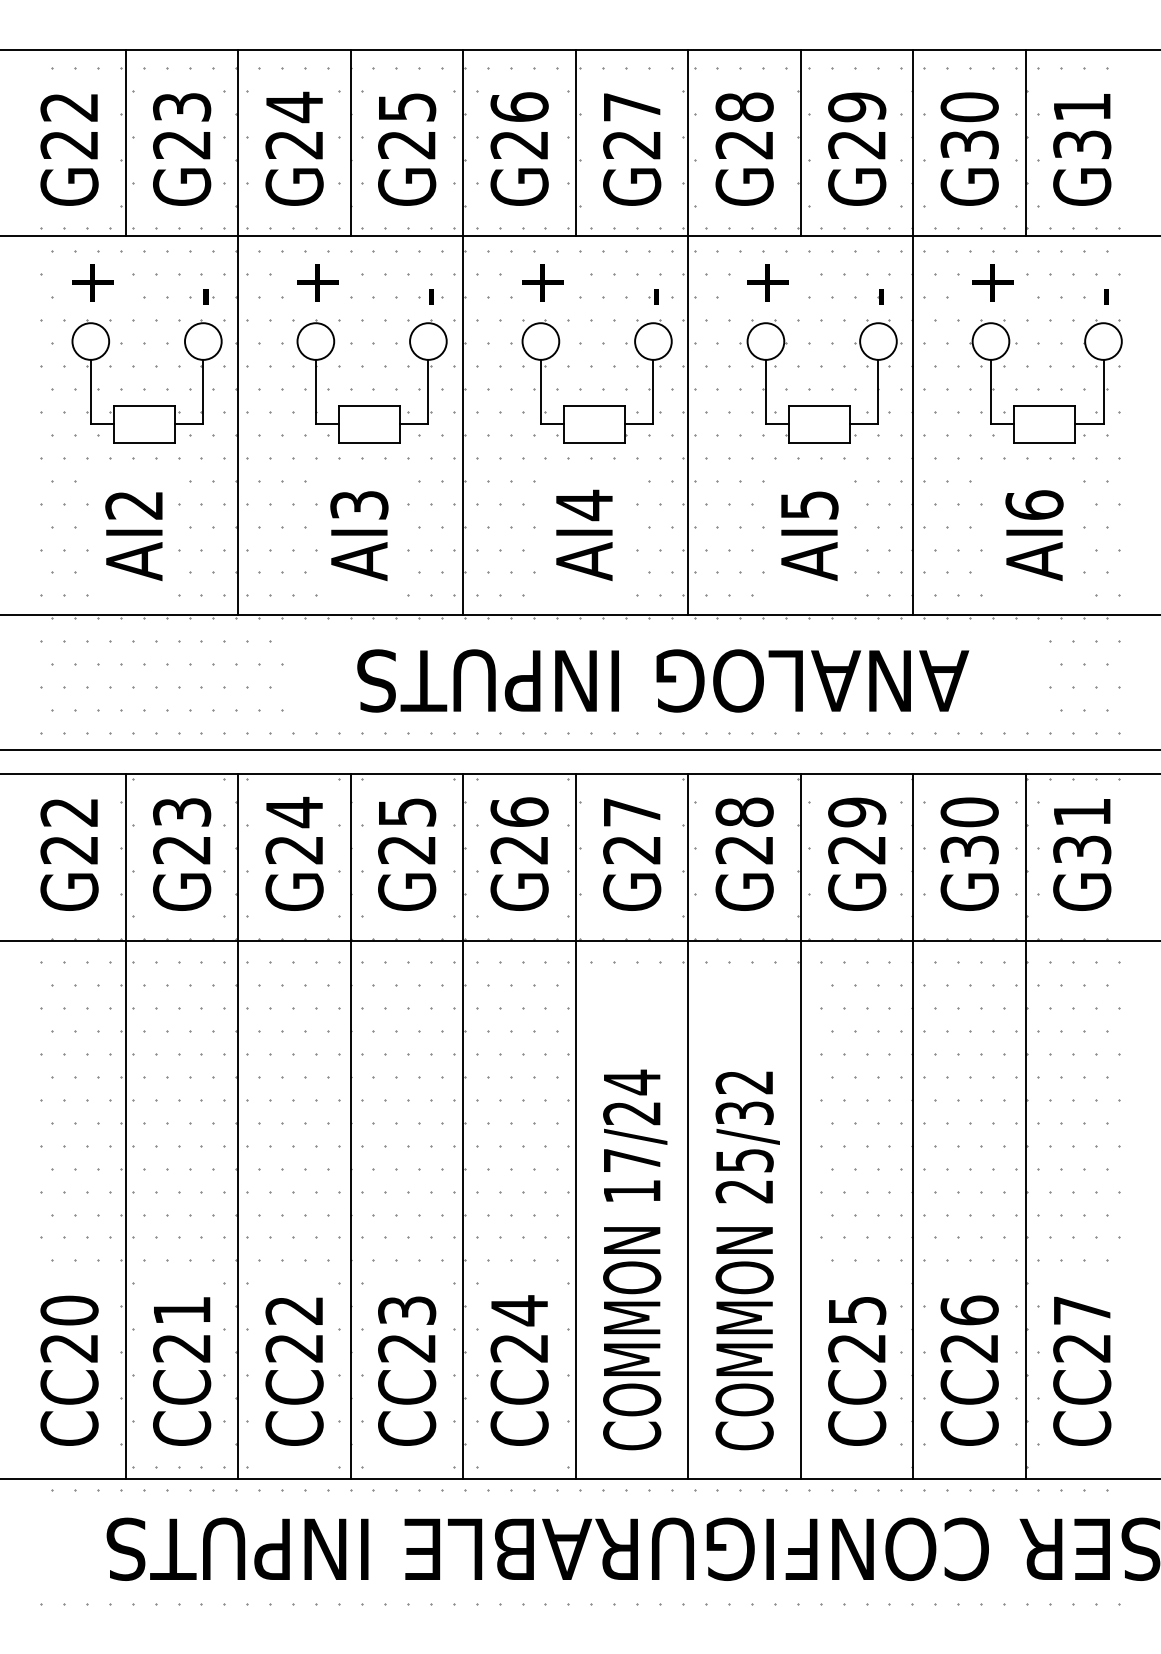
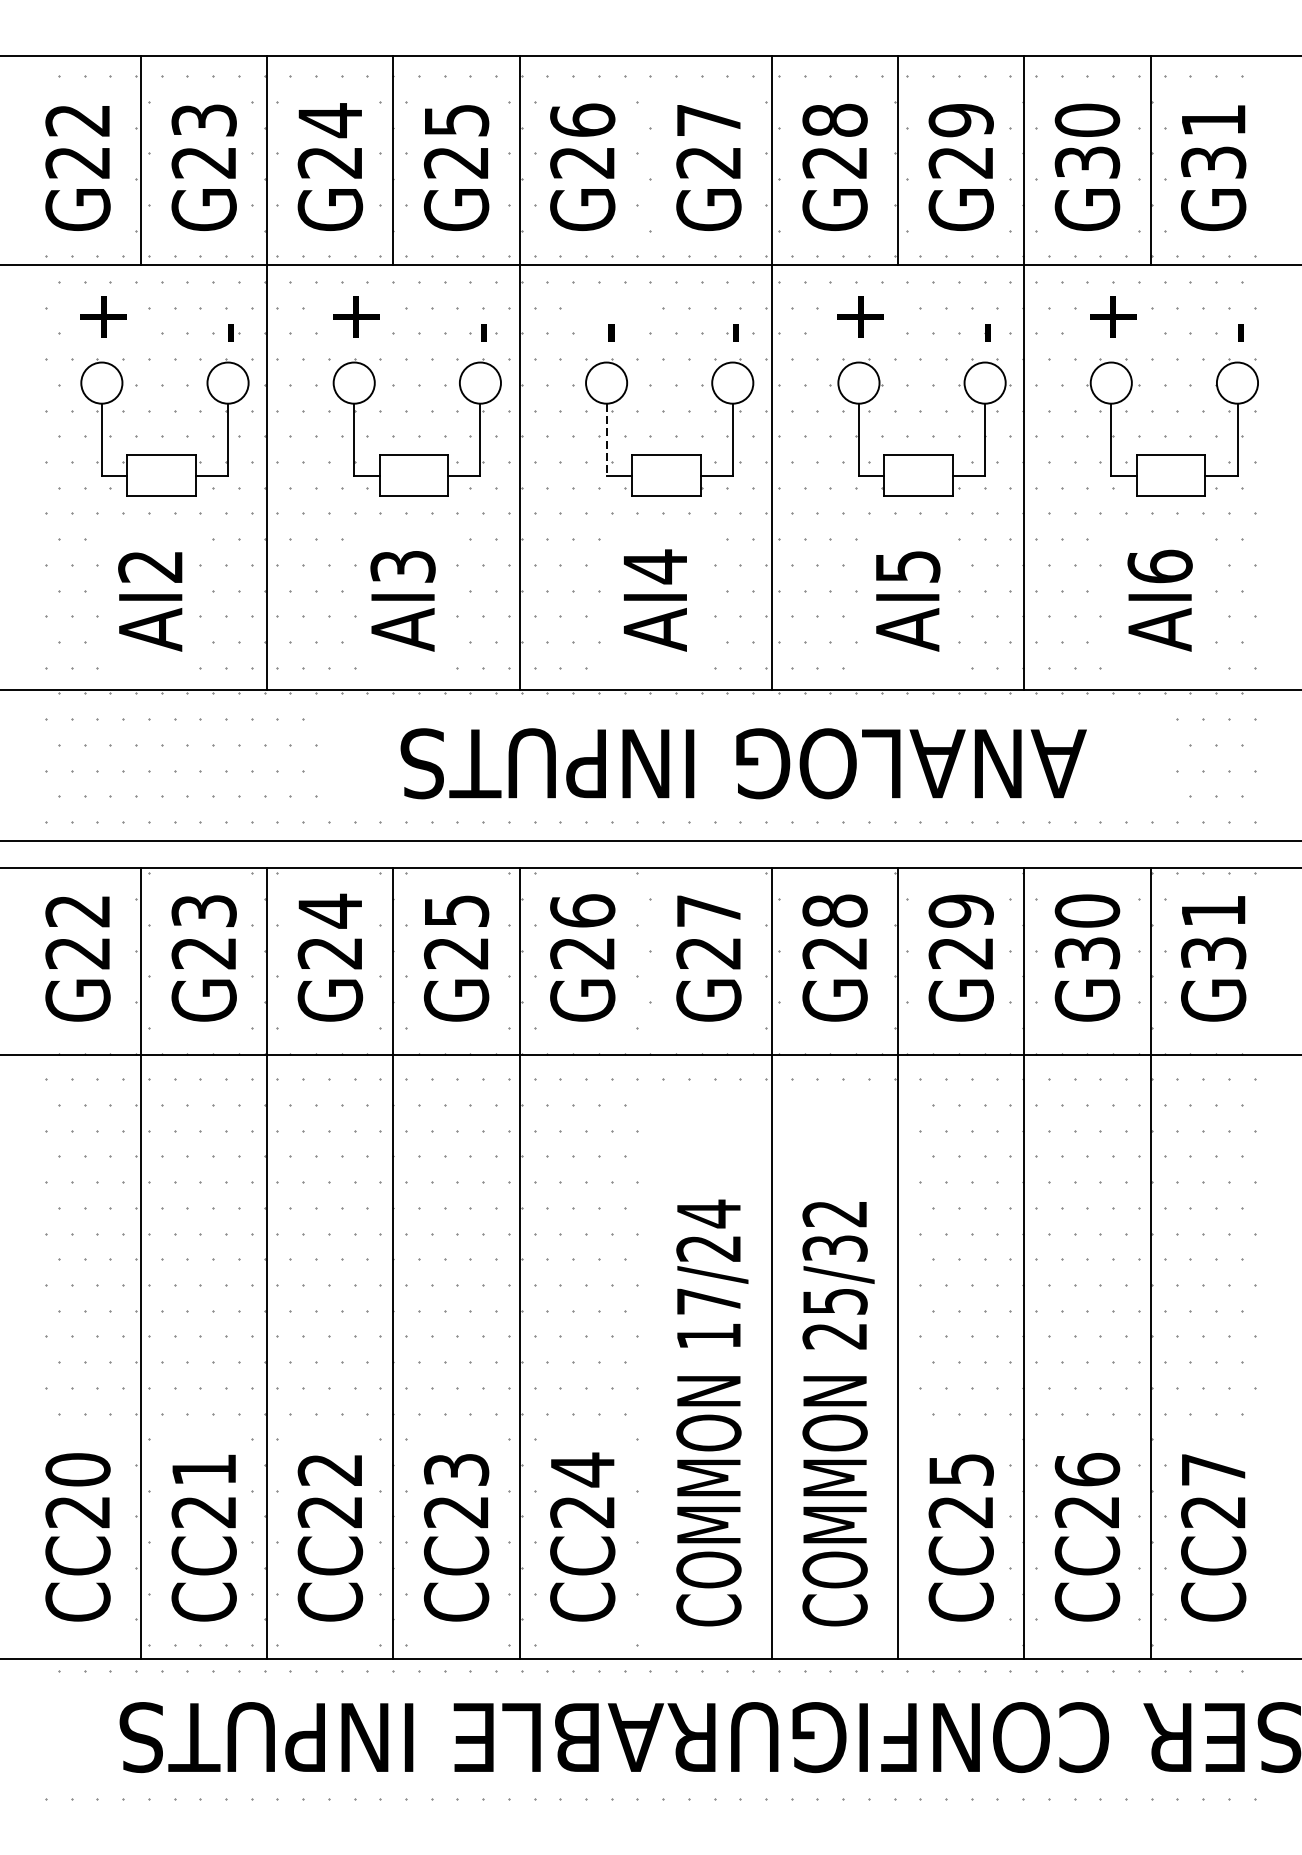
line: (575, 142) -> (645, 159), removed
text: (542, 284) -> (608, 319), + -> -
line: (540, 392) -> (606, 440), solid -> dashed
line: (575, 1126) -> (645, 1263), removed

